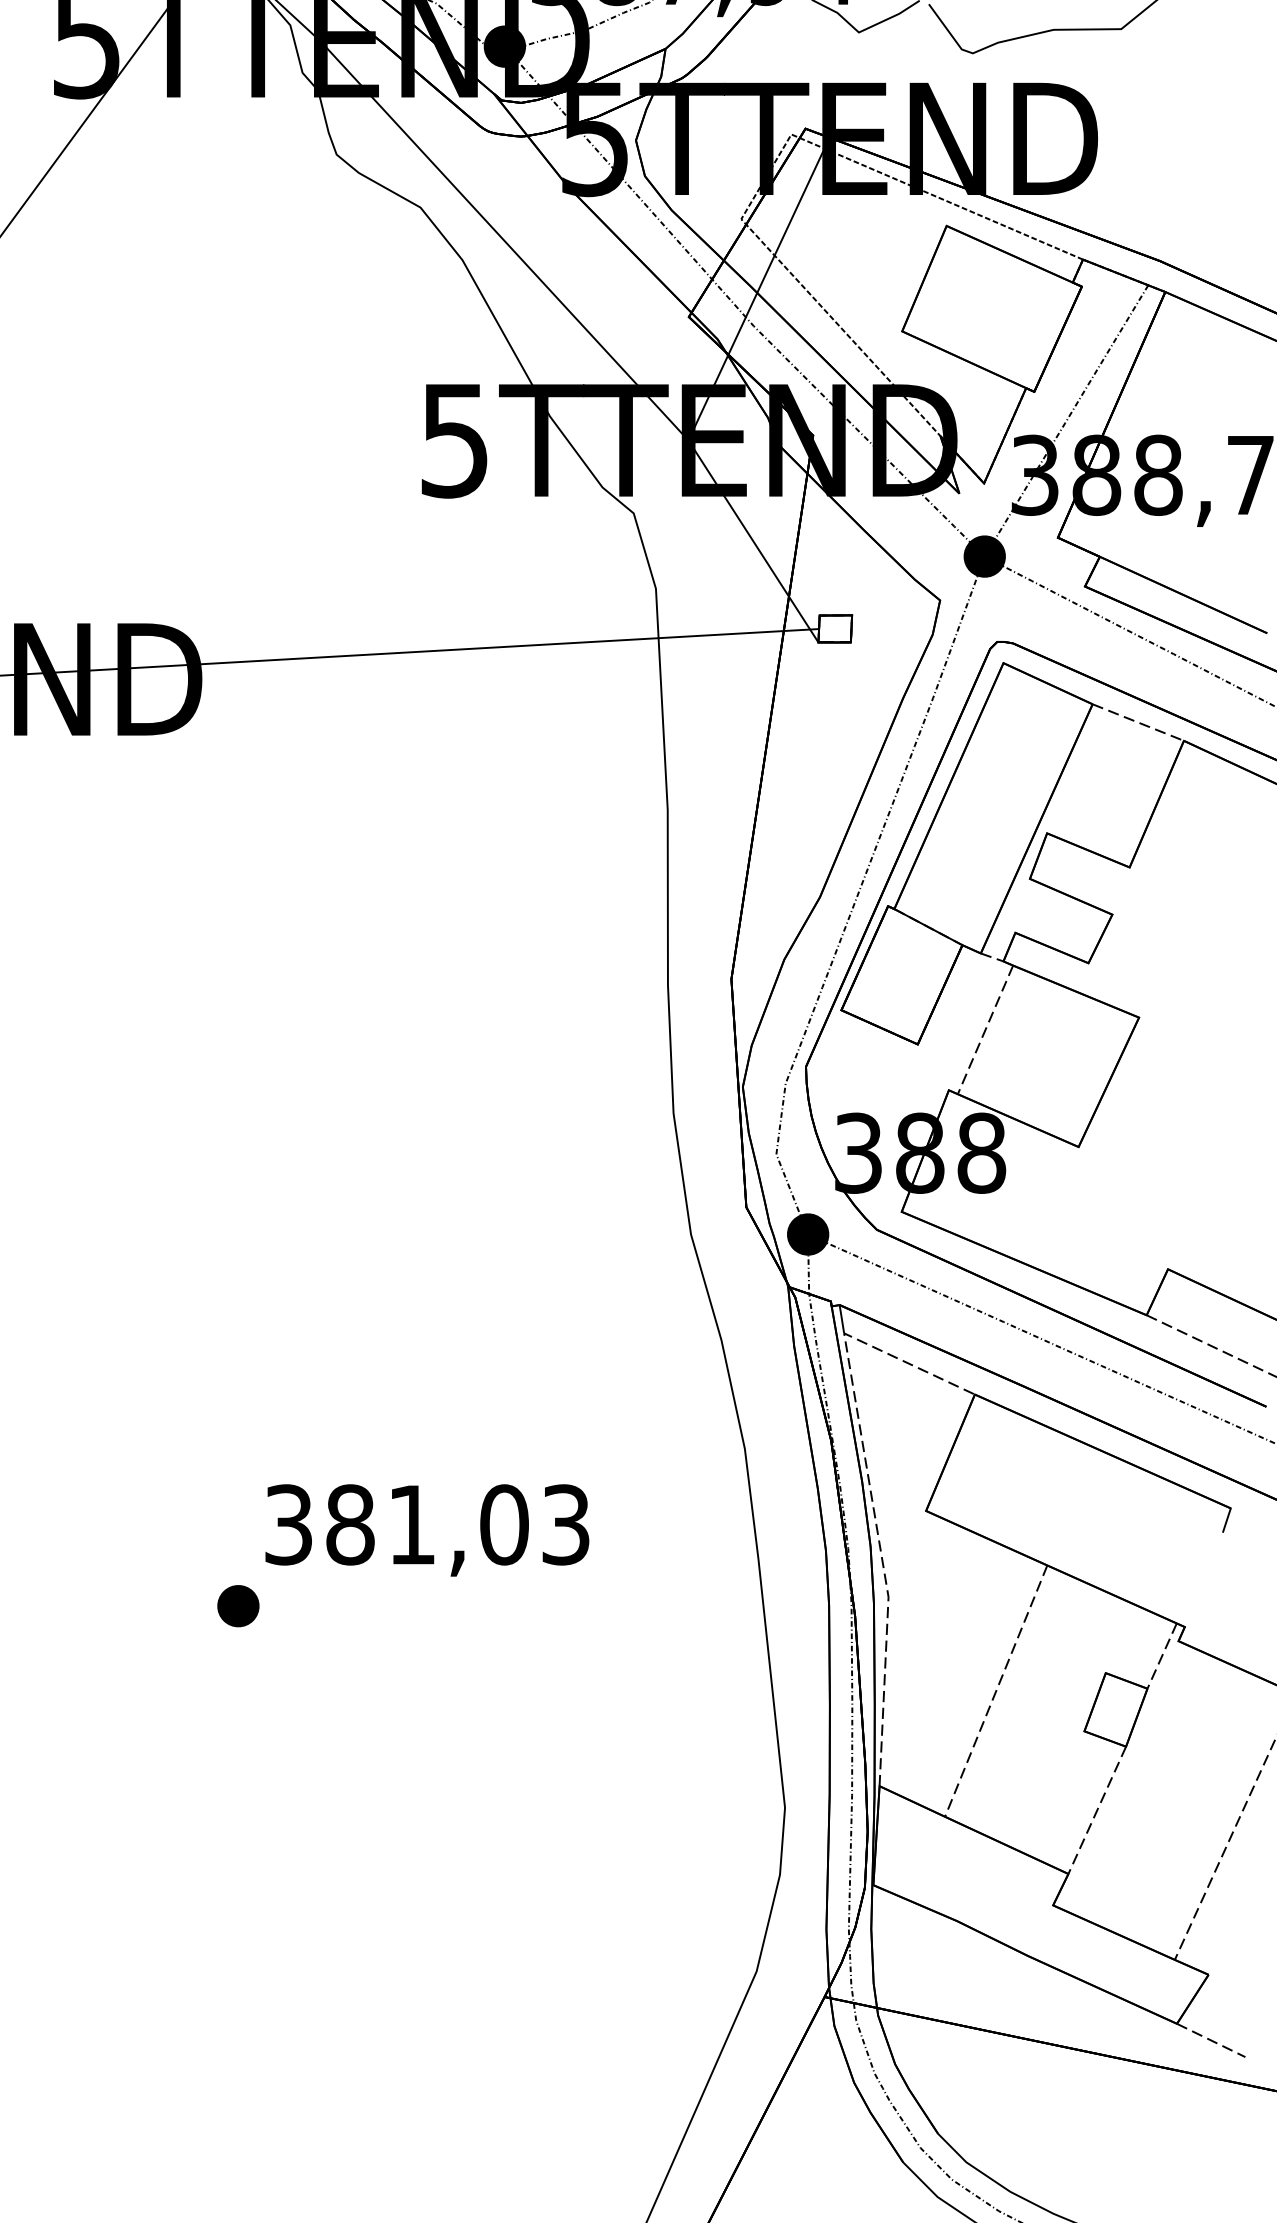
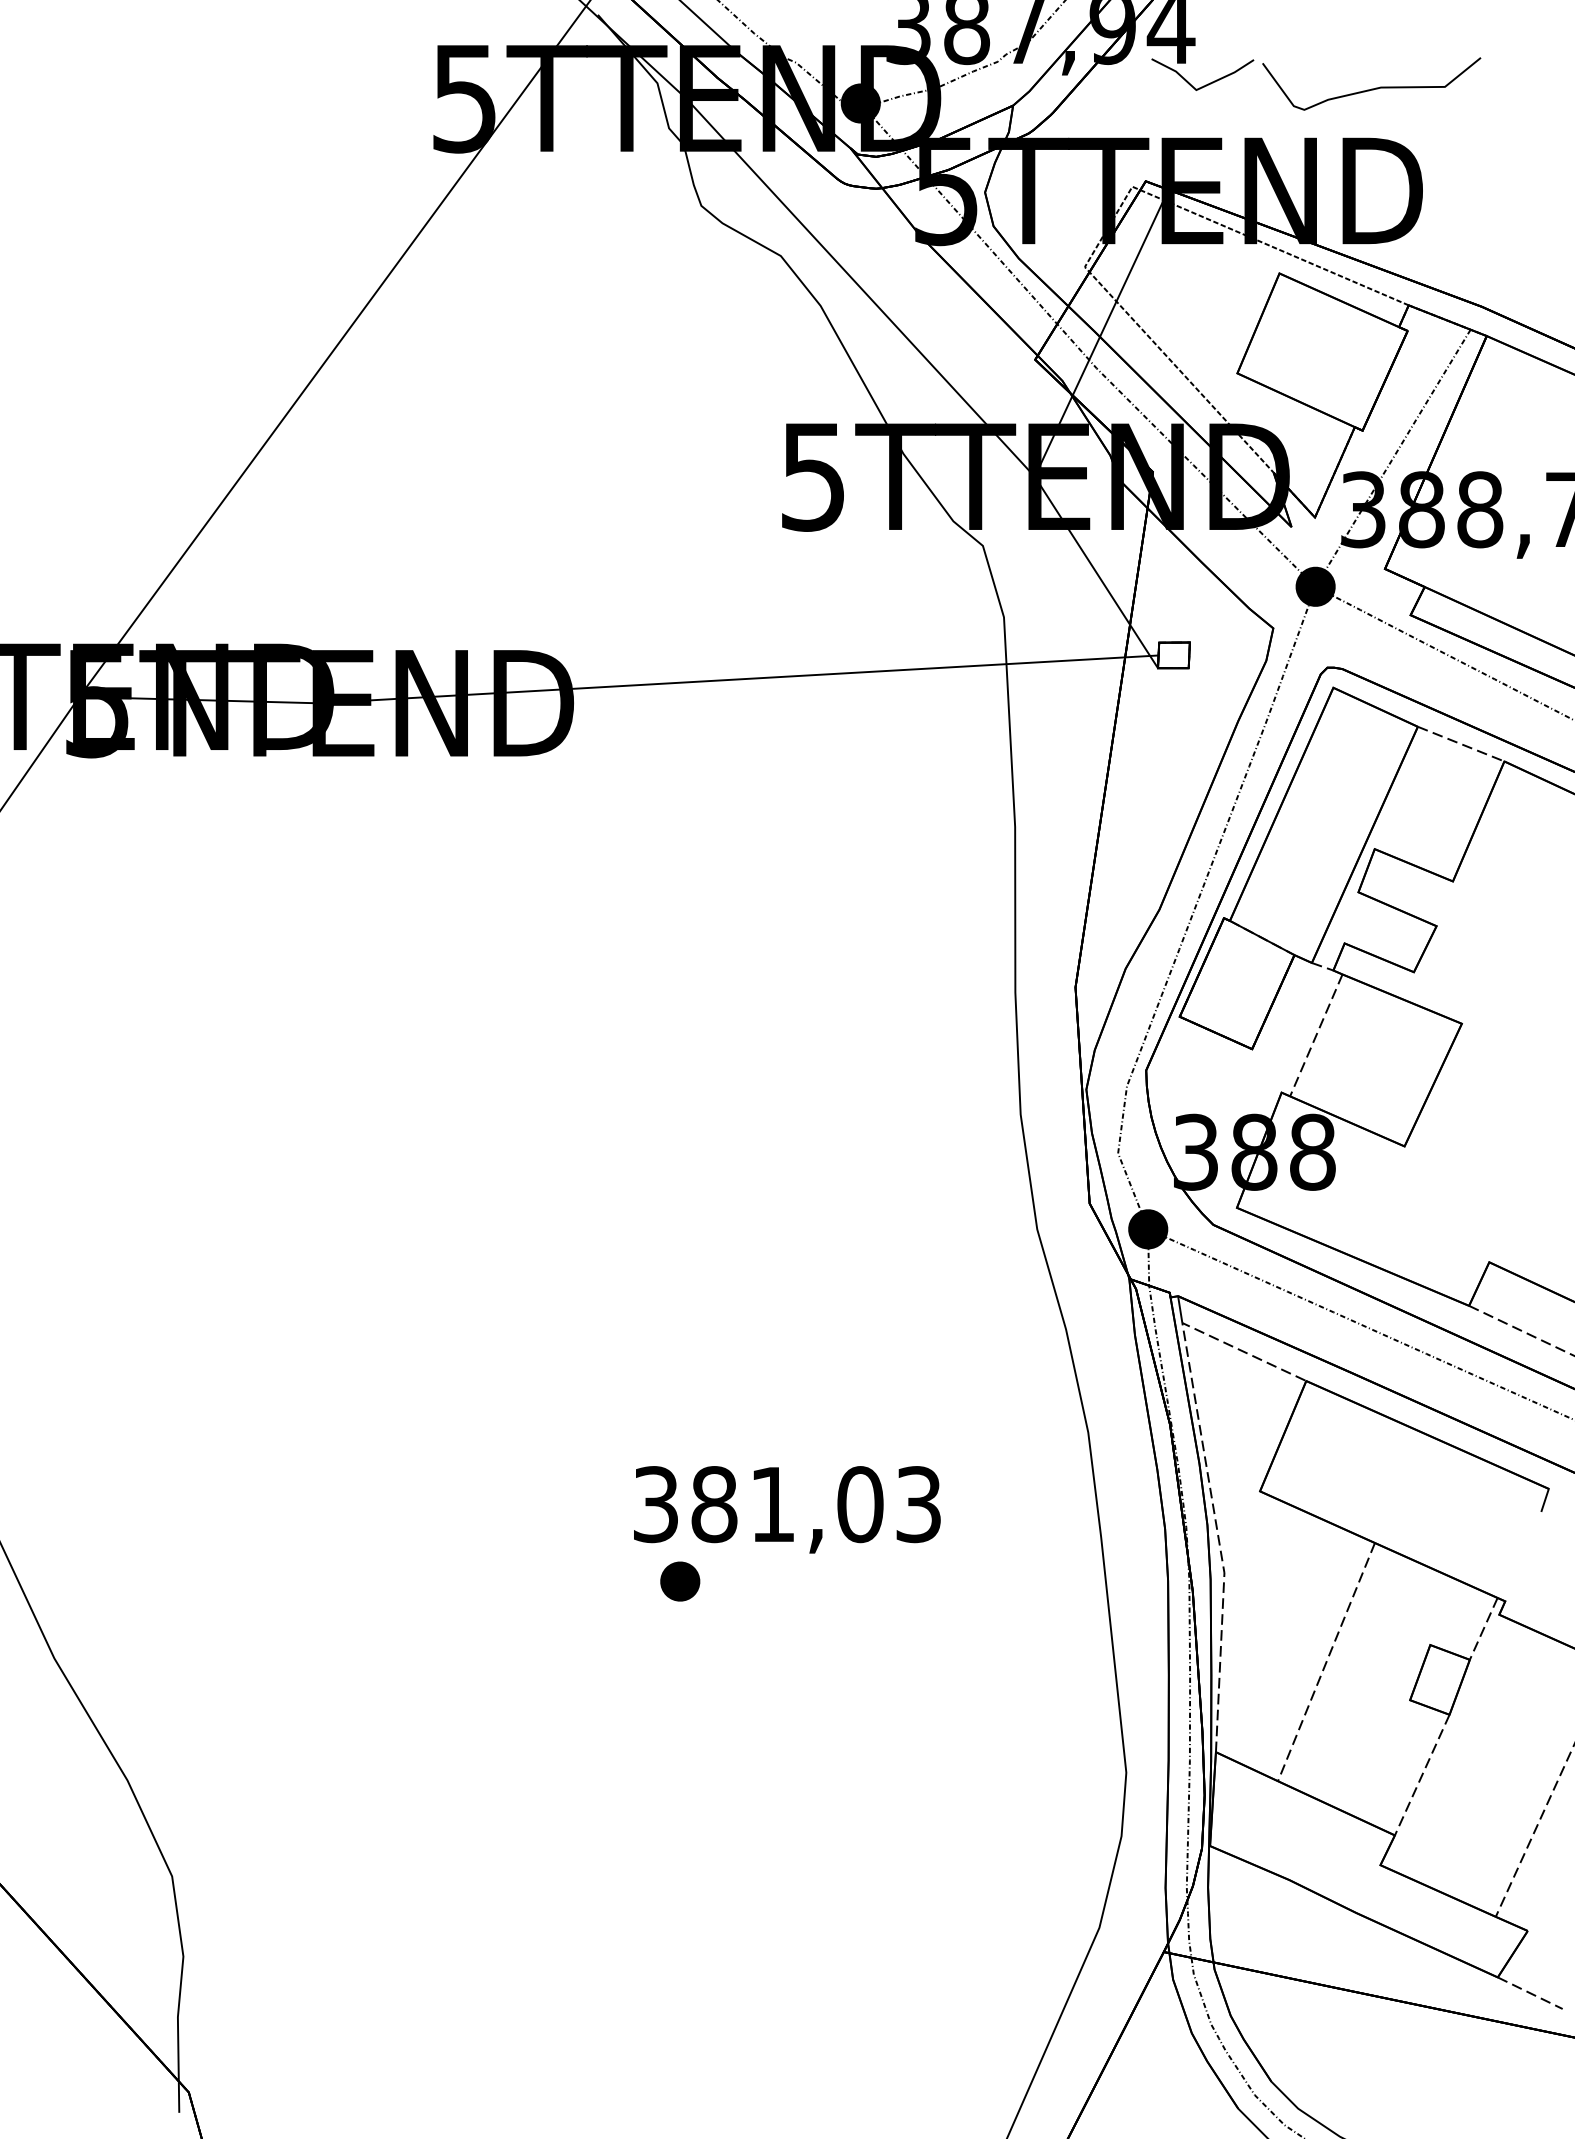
part: (238, 1606) -> (680, 1581), moved

